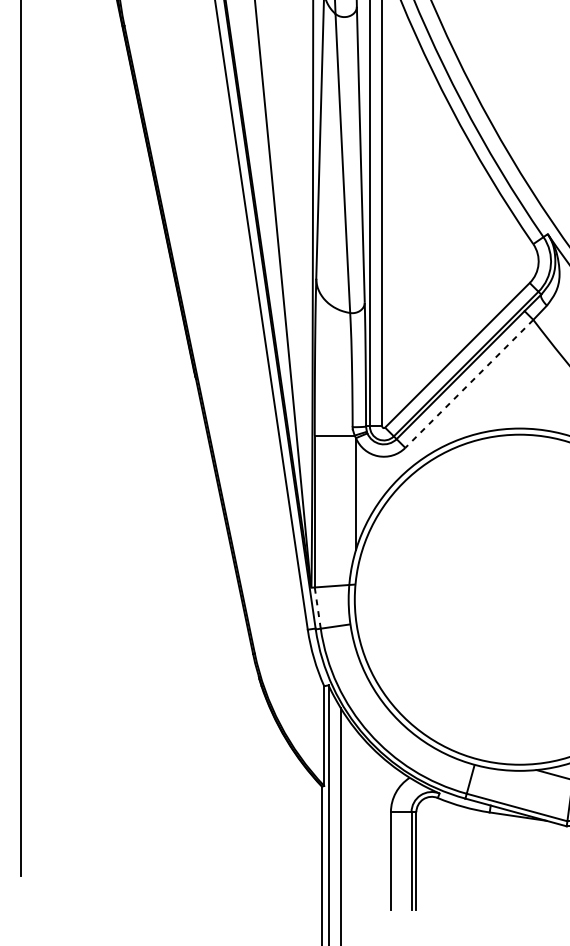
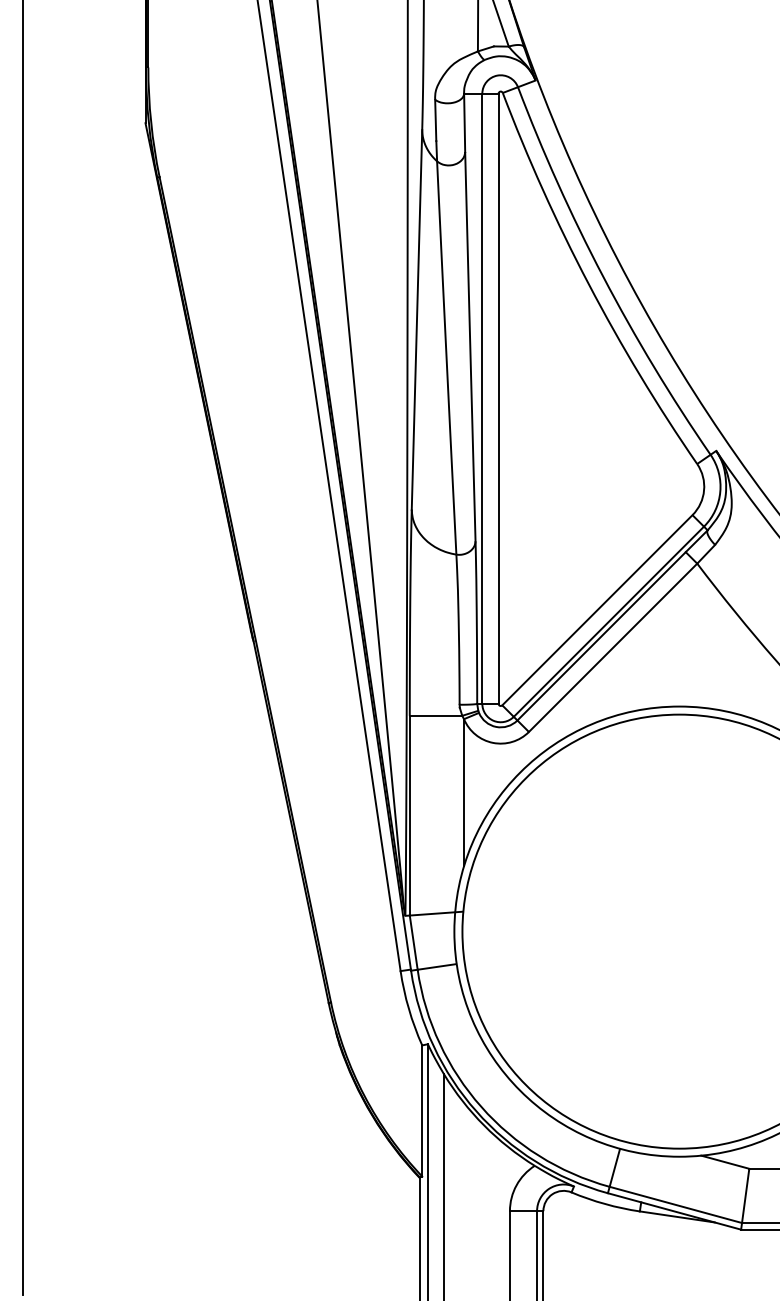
line: (468, 384) -> (612, 648), dashed -> solid
line: (317, 607) -> (413, 942), dashed -> solid

